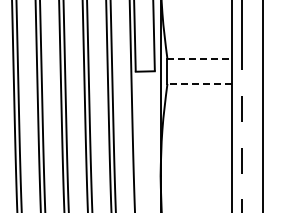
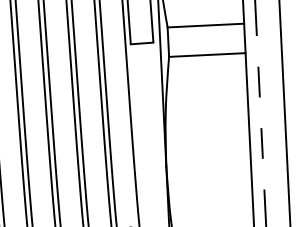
line: (200, 59) -> (206, 26), dashed -> solid
line: (199, 83) -> (207, 54), dashed -> solid

